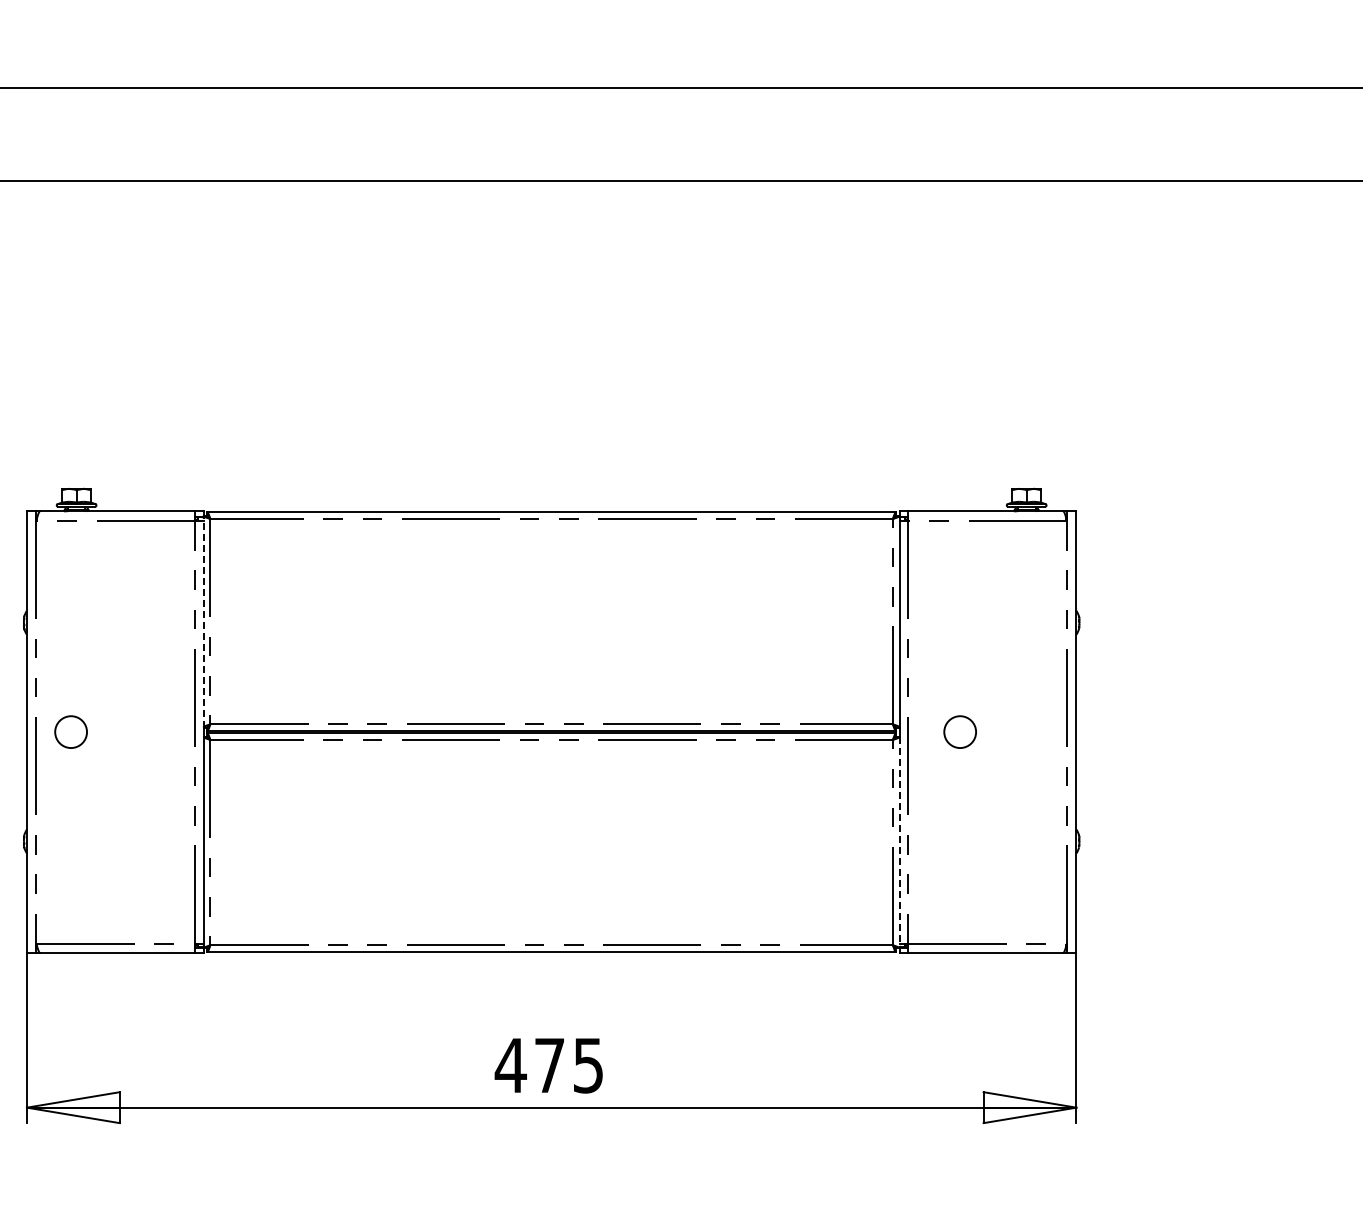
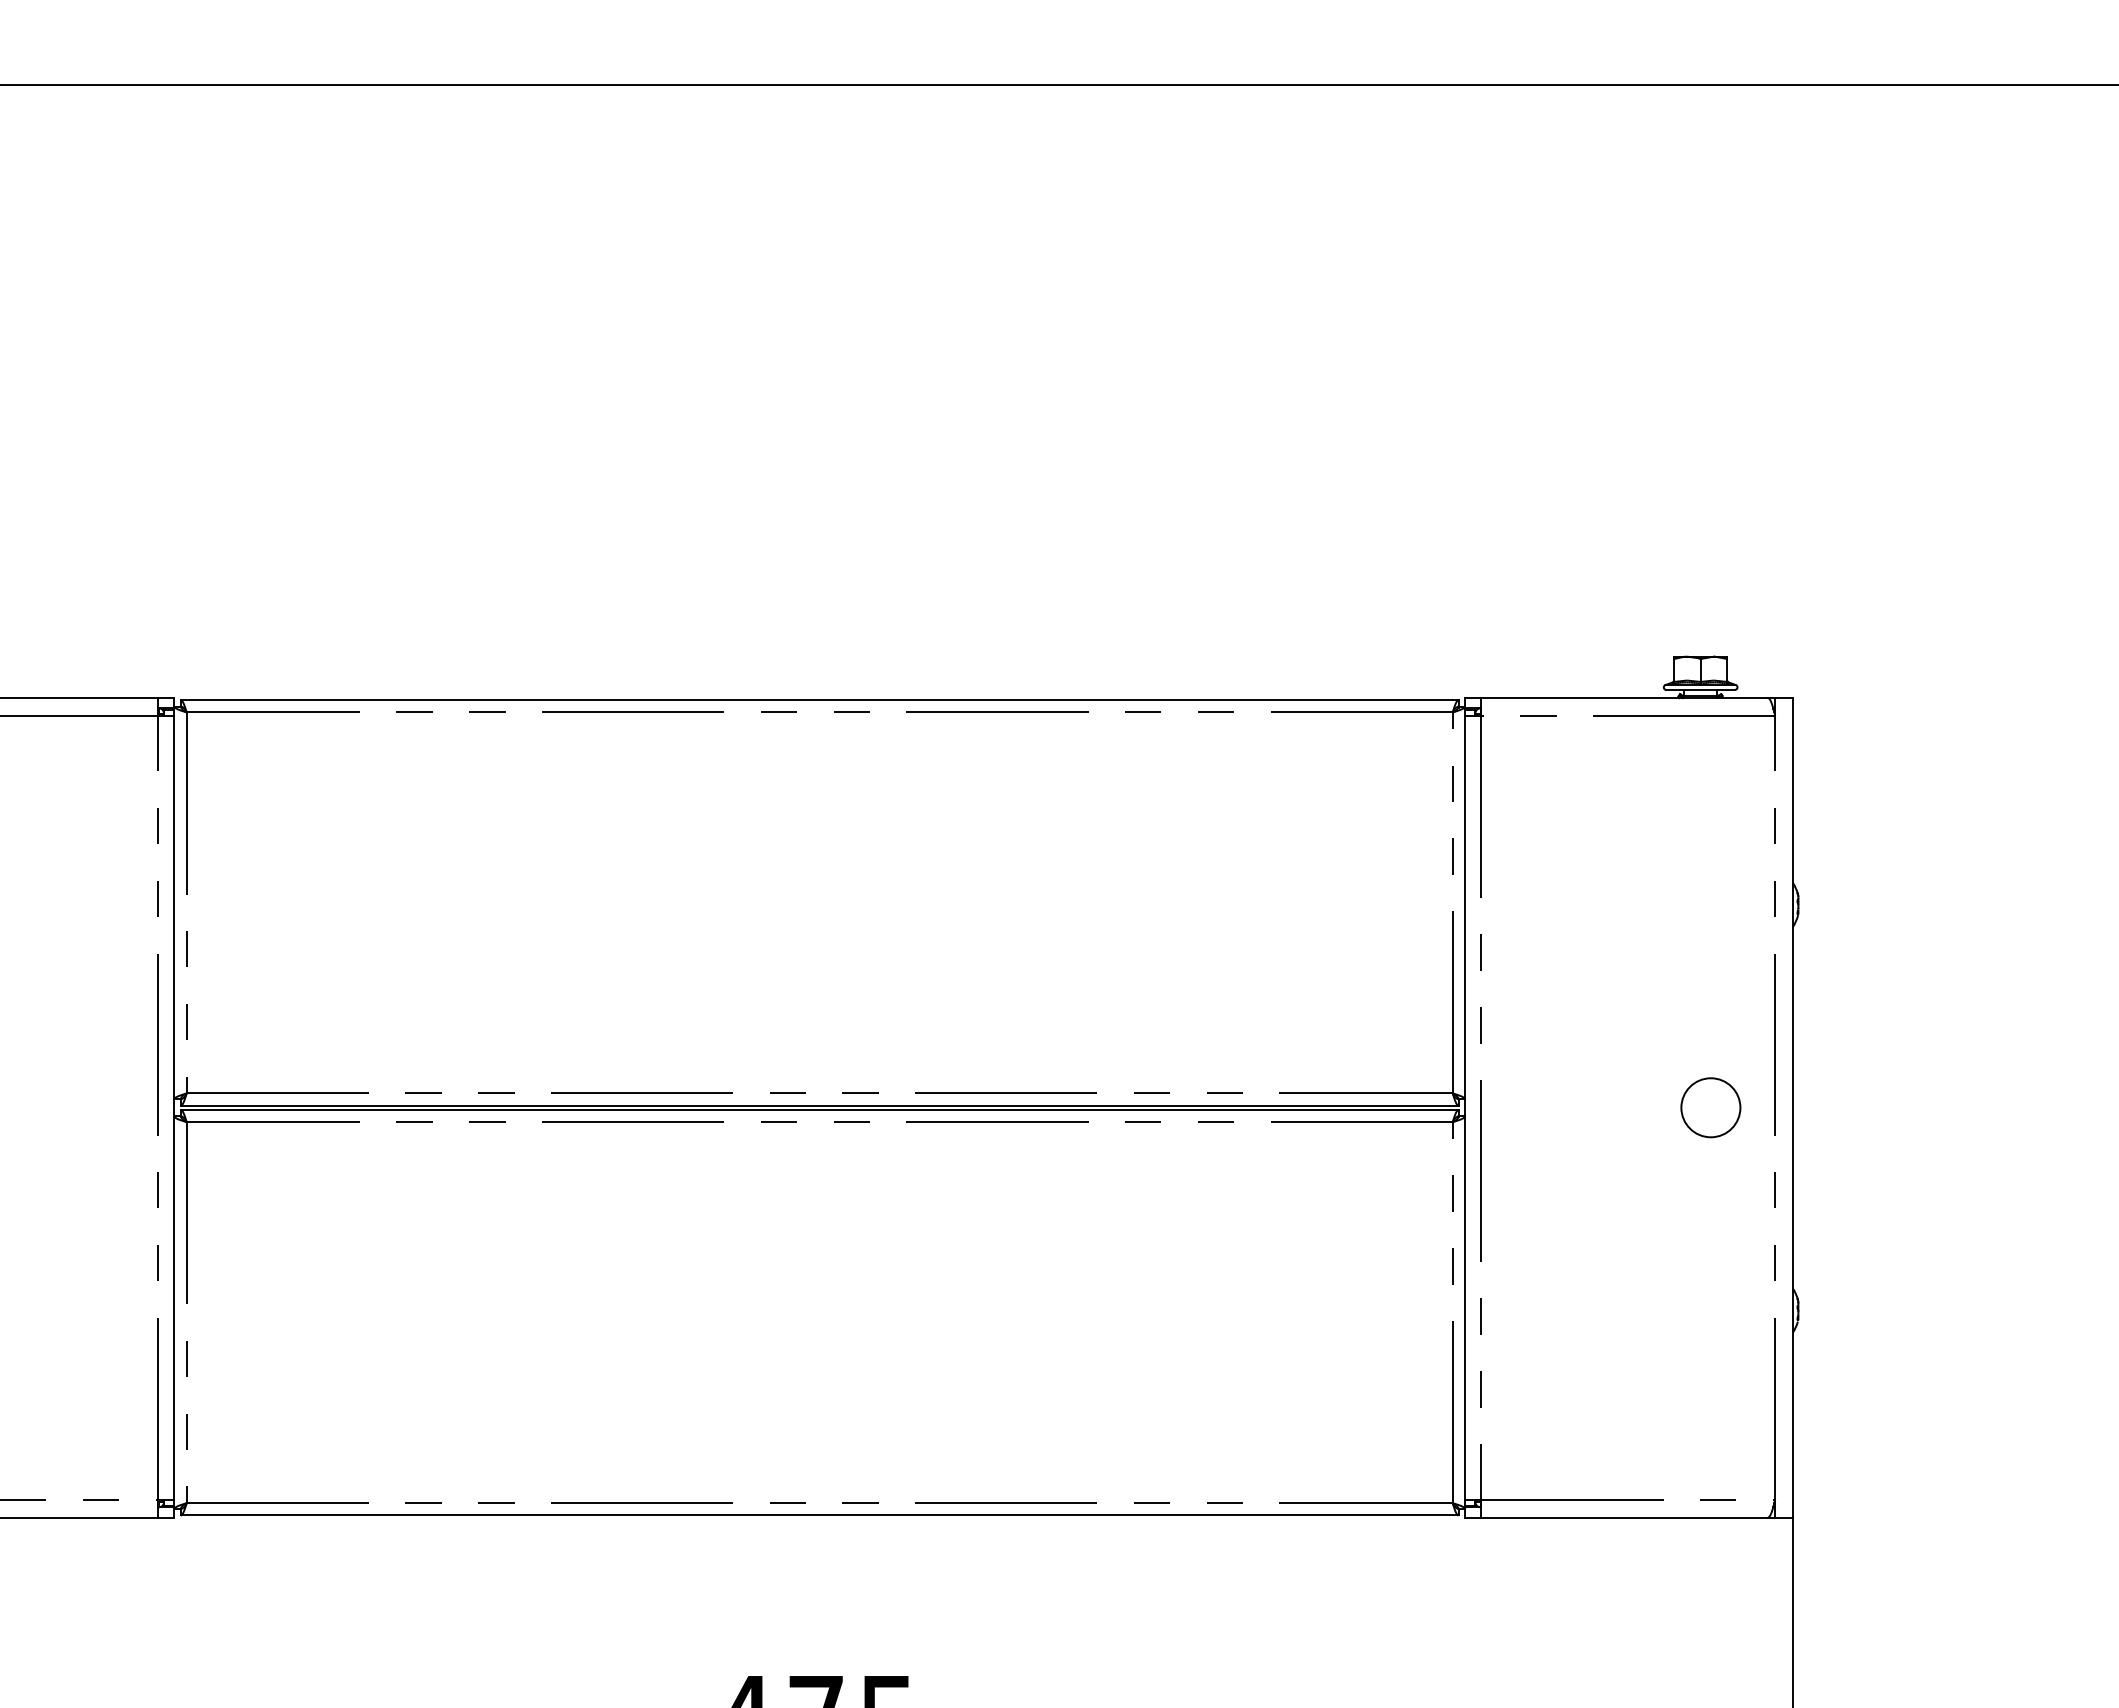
line: (203, 621) -> (174, 902), dashed -> solid
circle: (959, 731) -> (1709, 1106), moved
line: (899, 842) -> (1464, 1312), dashed -> solid

